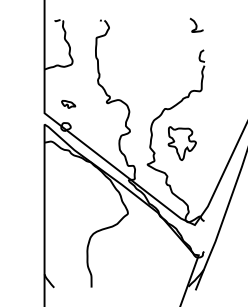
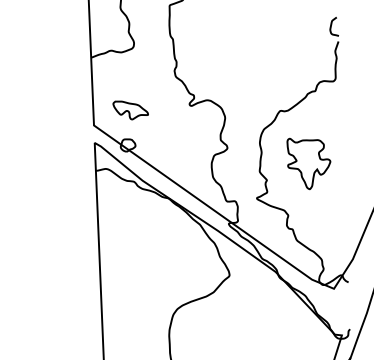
part: (68, 104) -> (130, 110), size x1.67

